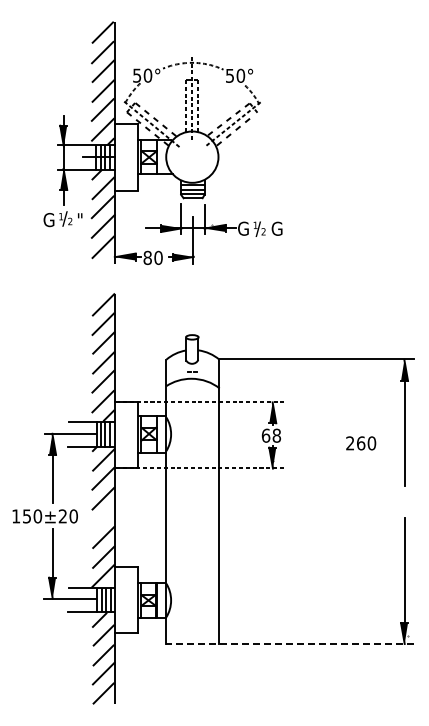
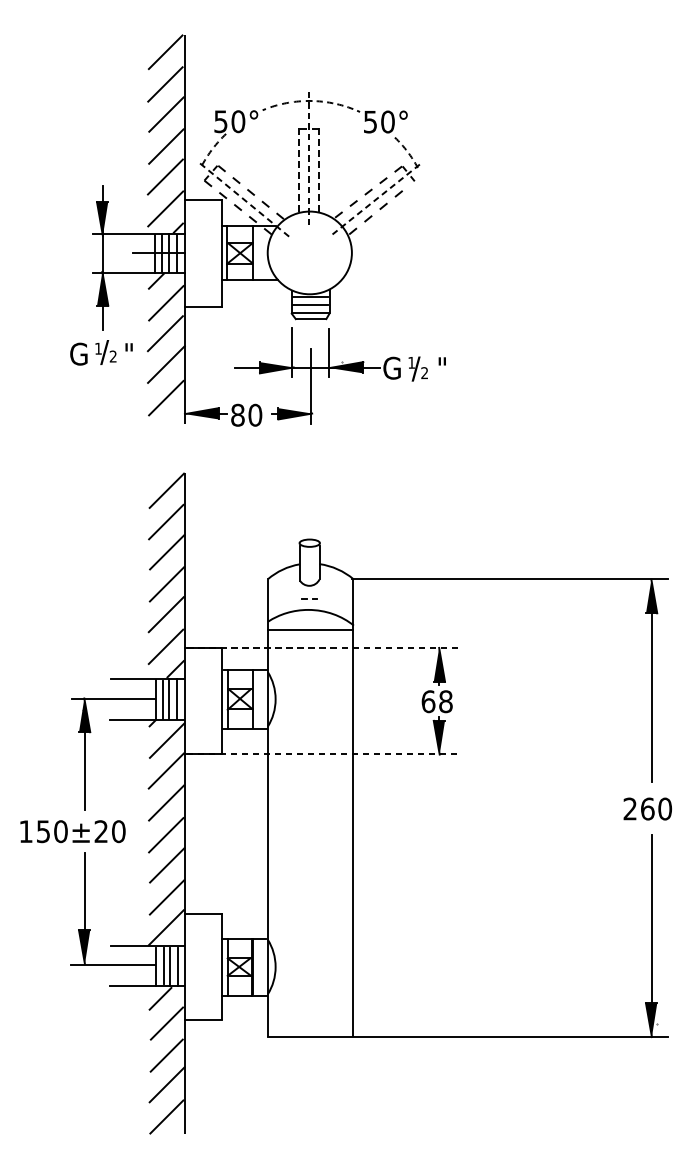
text: (276, 228) -> (445, 367), G -> "
line: (192, 391) -> (310, 630), added
text: (361, 443) -> (648, 809), moved
line: (102, 518) -> (165, 834), added
line: (290, 643) -> (467, 1036), dashed -> solid

